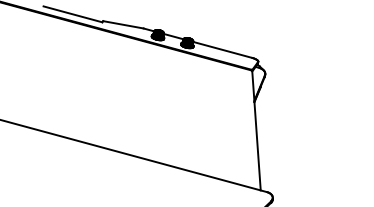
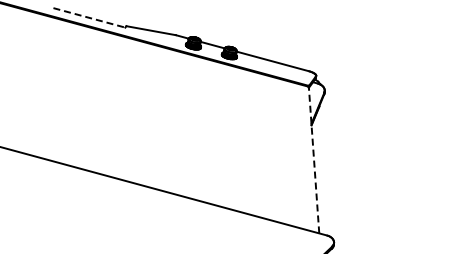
line: (73, 14) -> (89, 18), solid -> dashed
line: (256, 130) -> (314, 159), solid -> dashed

